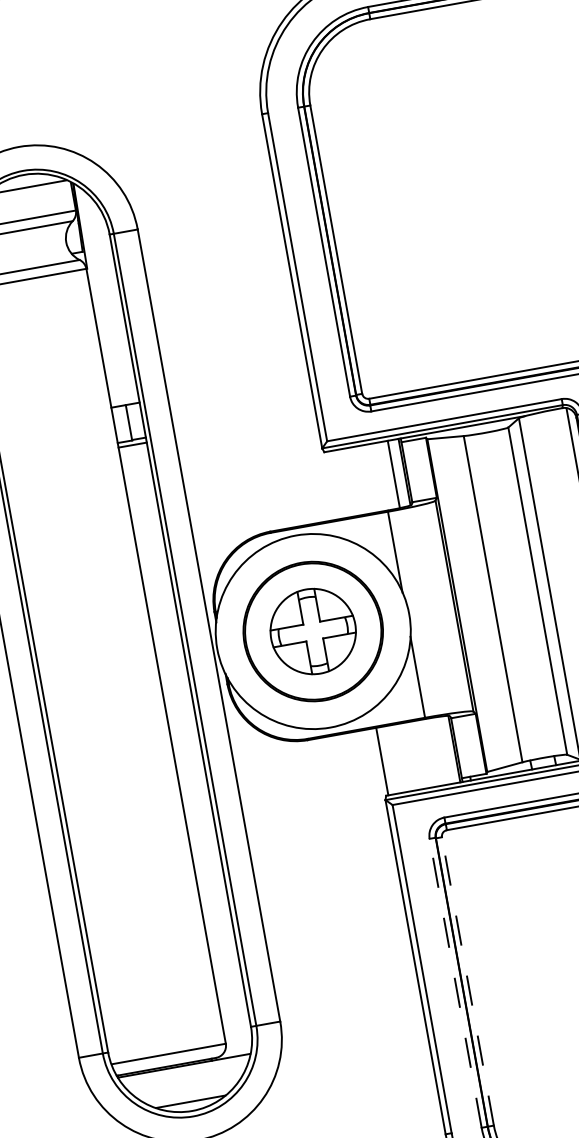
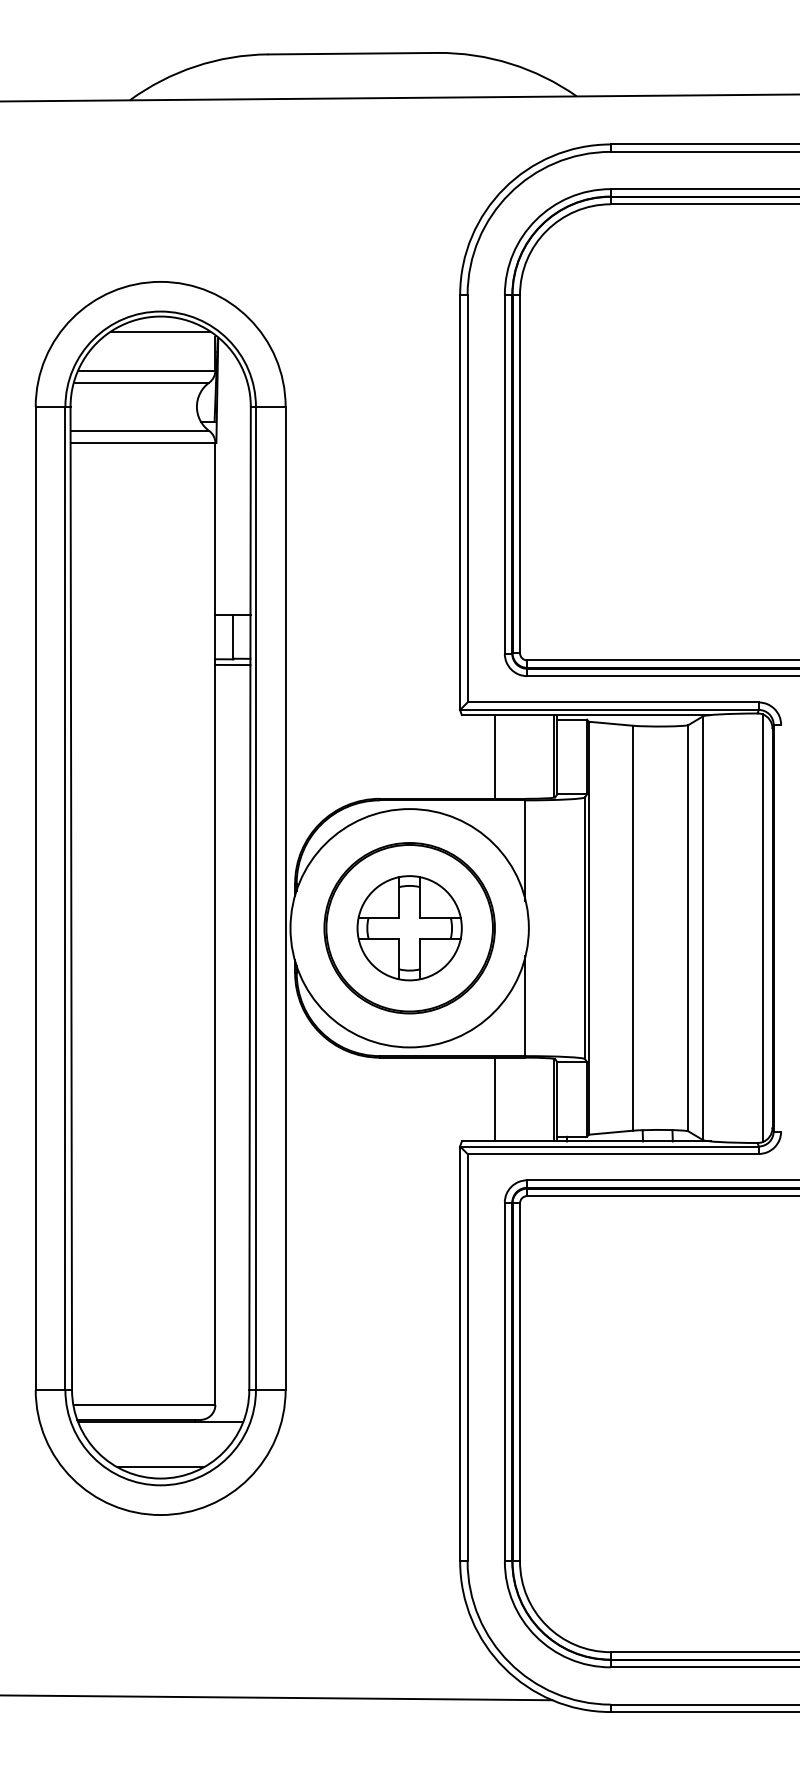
line: (393, 474) -> (494, 756), moved
line: (382, 761) -> (494, 1099), moved
line: (467, 981) -> (519, 1382), dashed -> solid
line: (455, 982) -> (504, 1381), dashed -> solid

